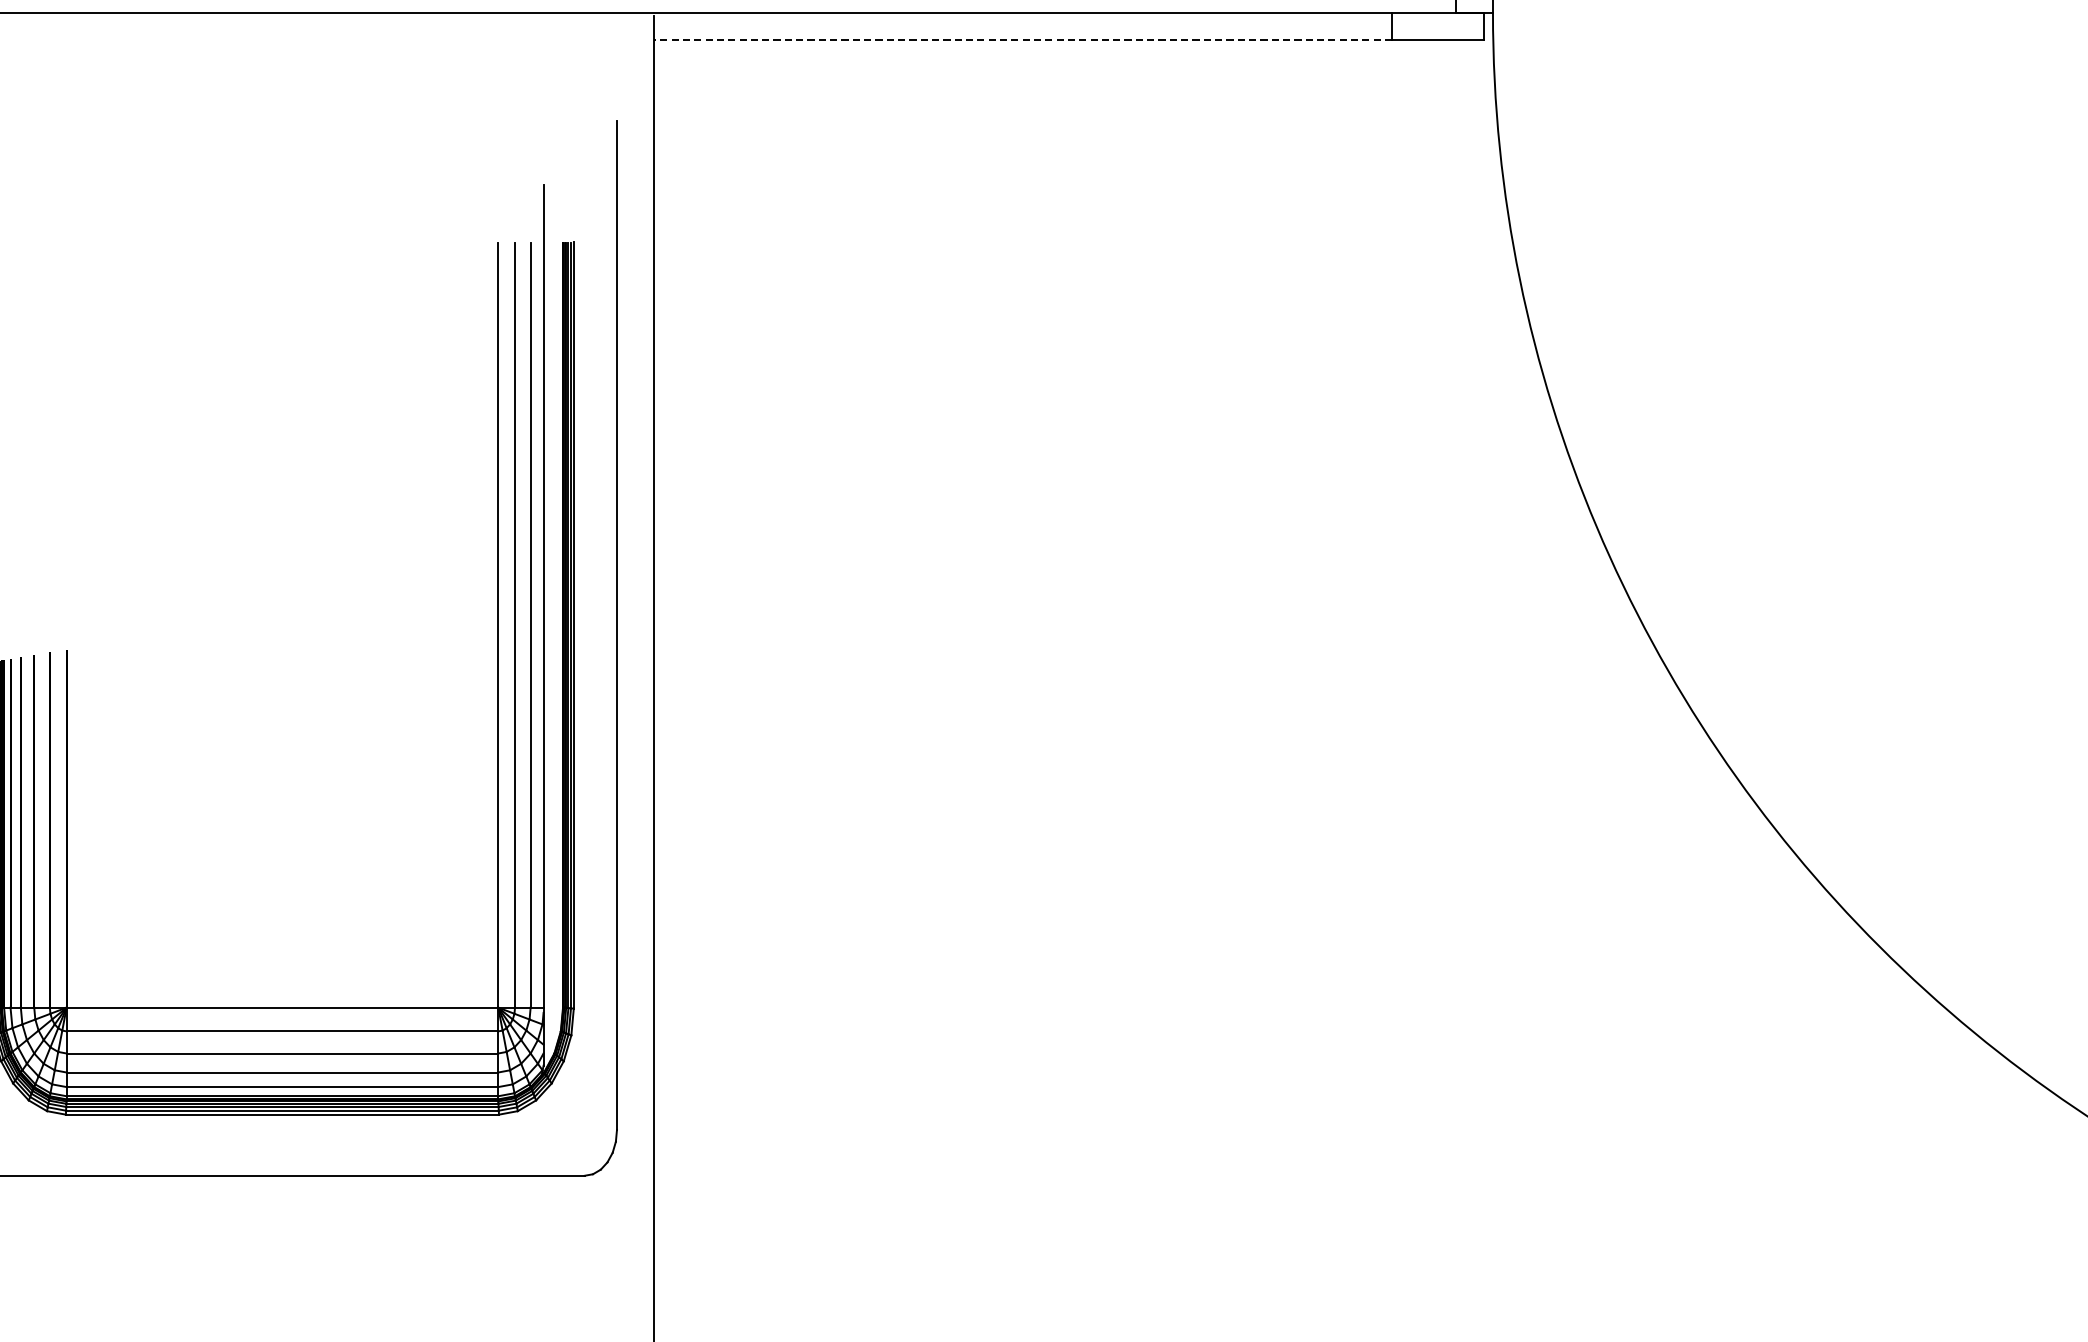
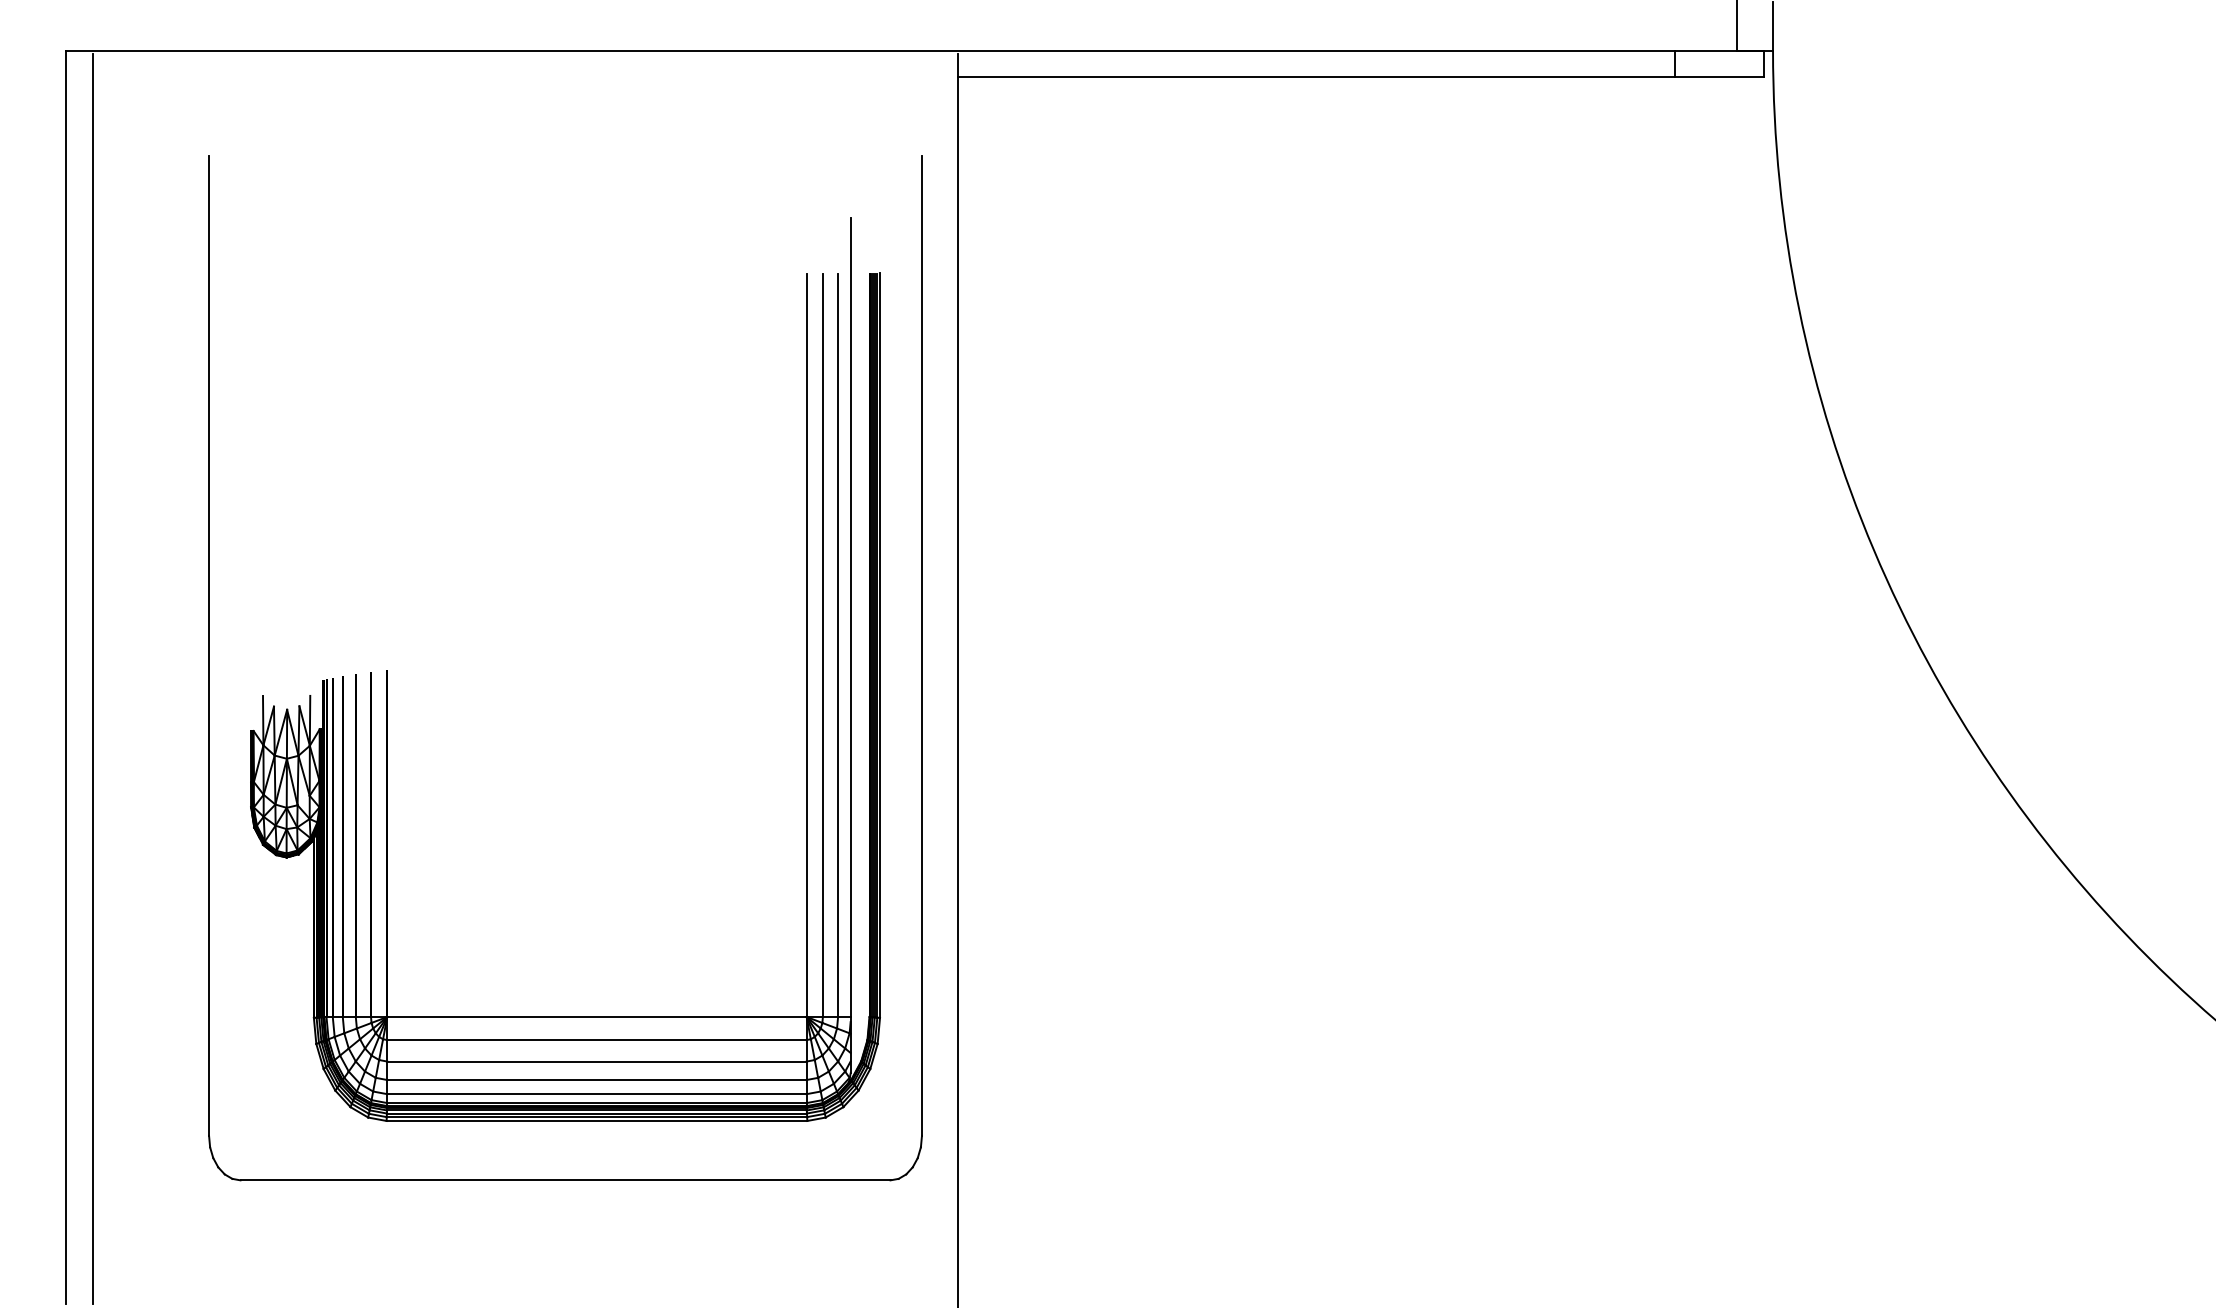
line: (1023, 40) -> (1316, 77), dashed -> solid

